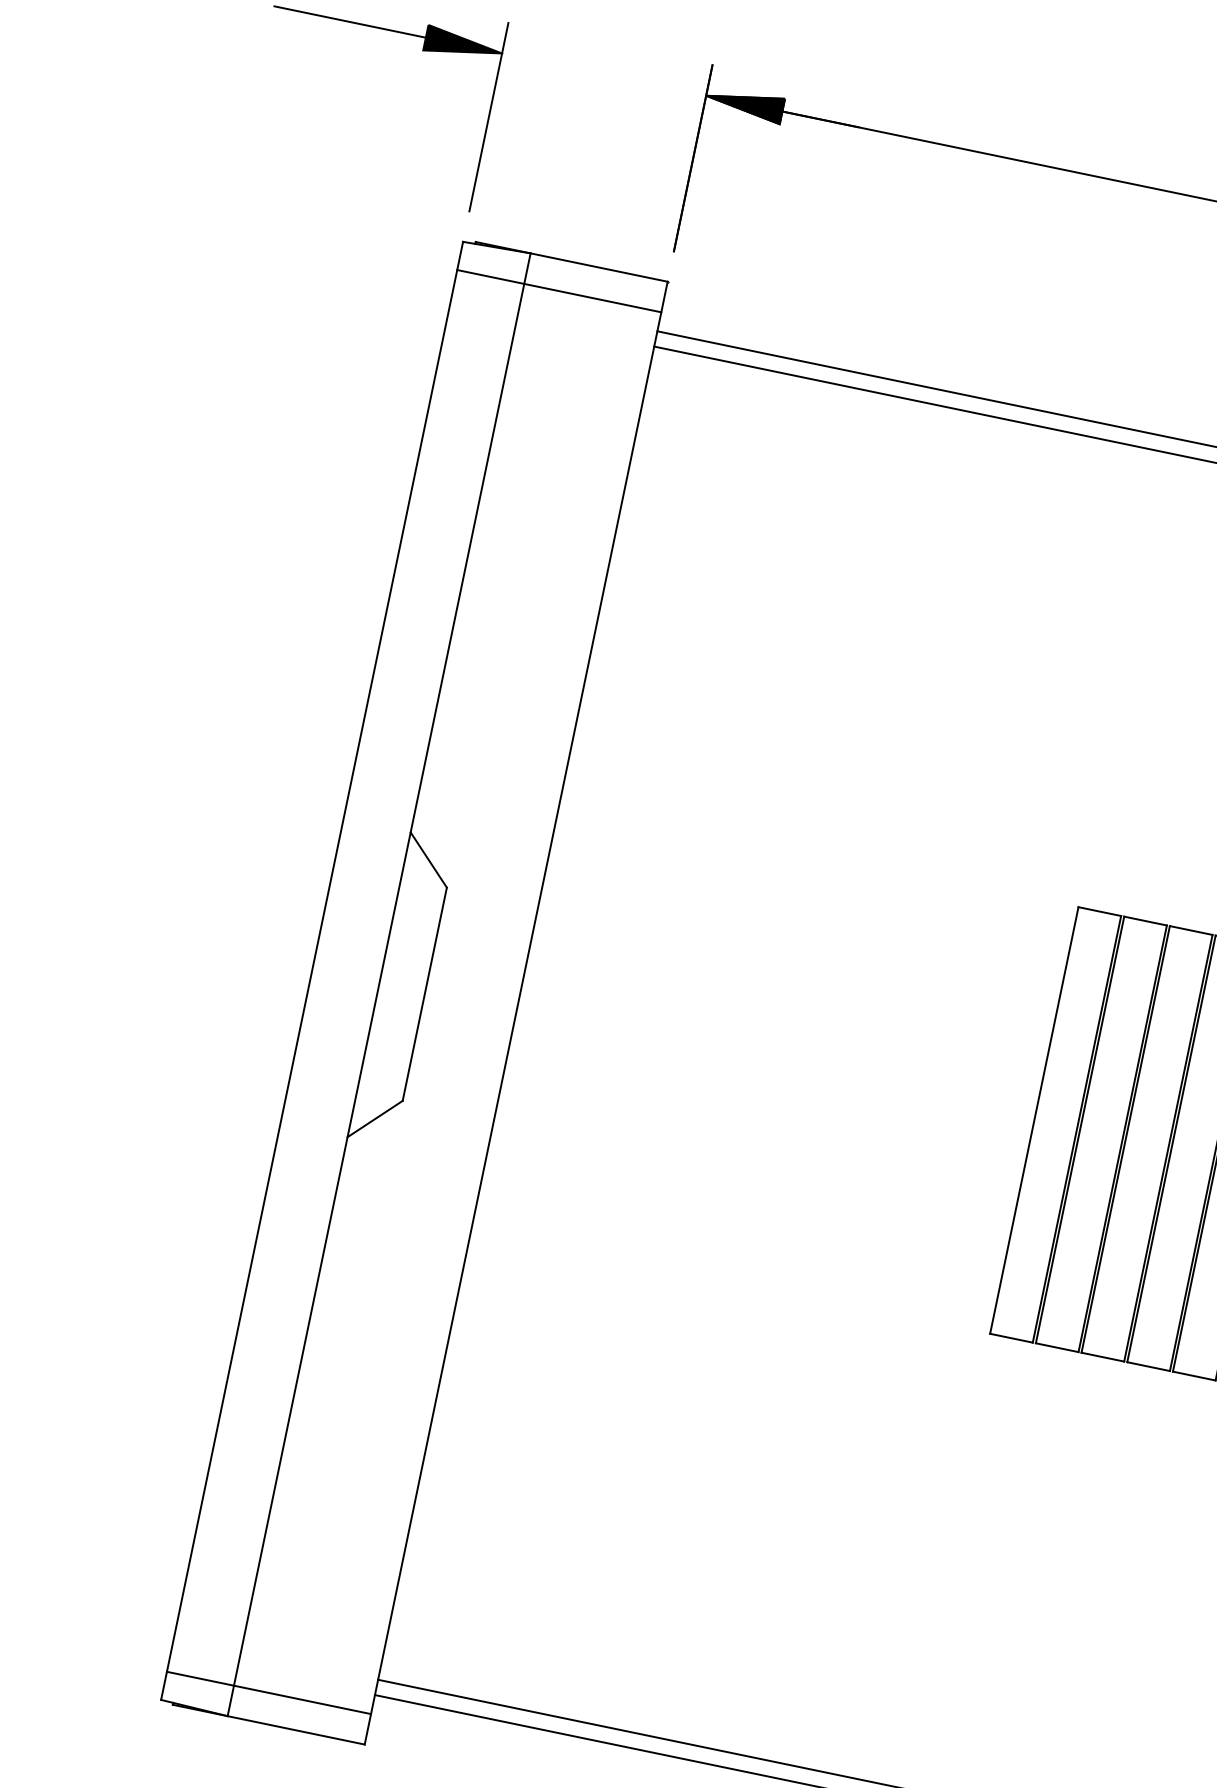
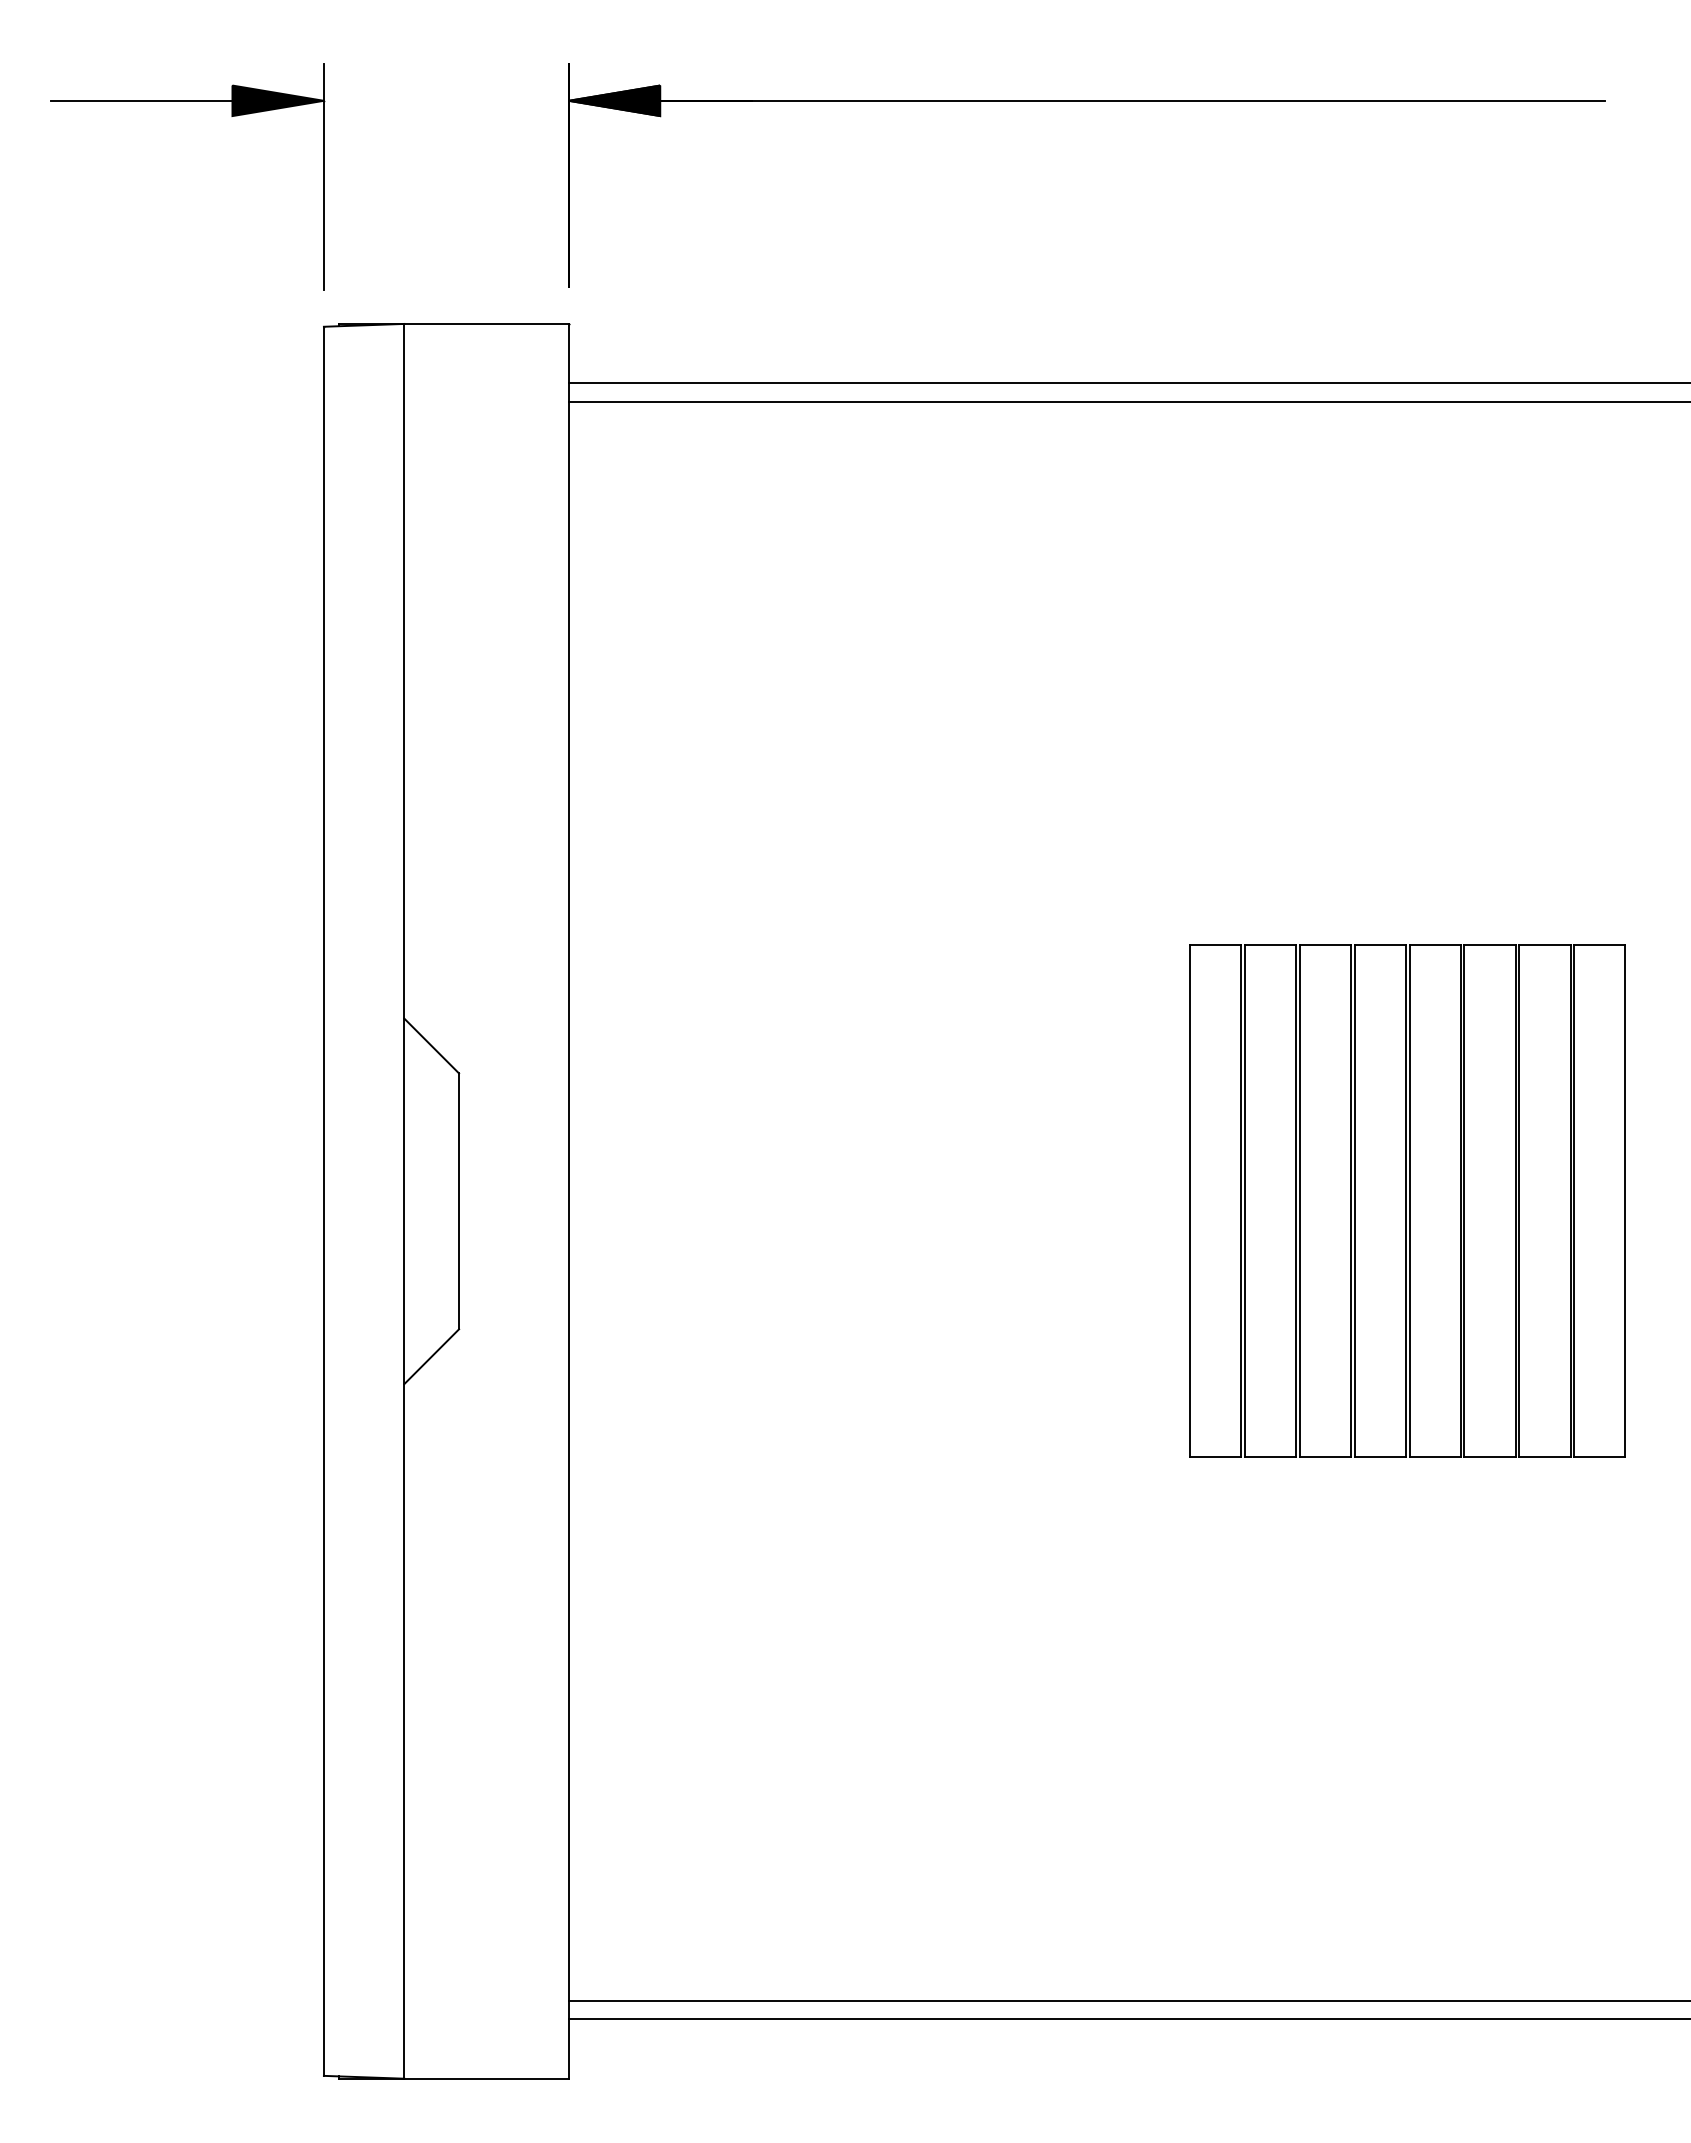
line: (558, 290) -> (445, 360), removed
line: (268, 1693) -> (445, 2042), removed

